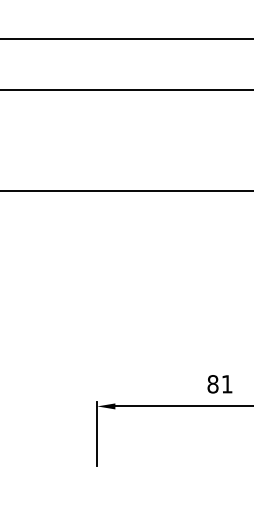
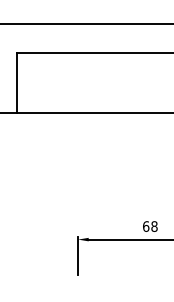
text: (220, 384) -> (150, 226), 81 -> 68

